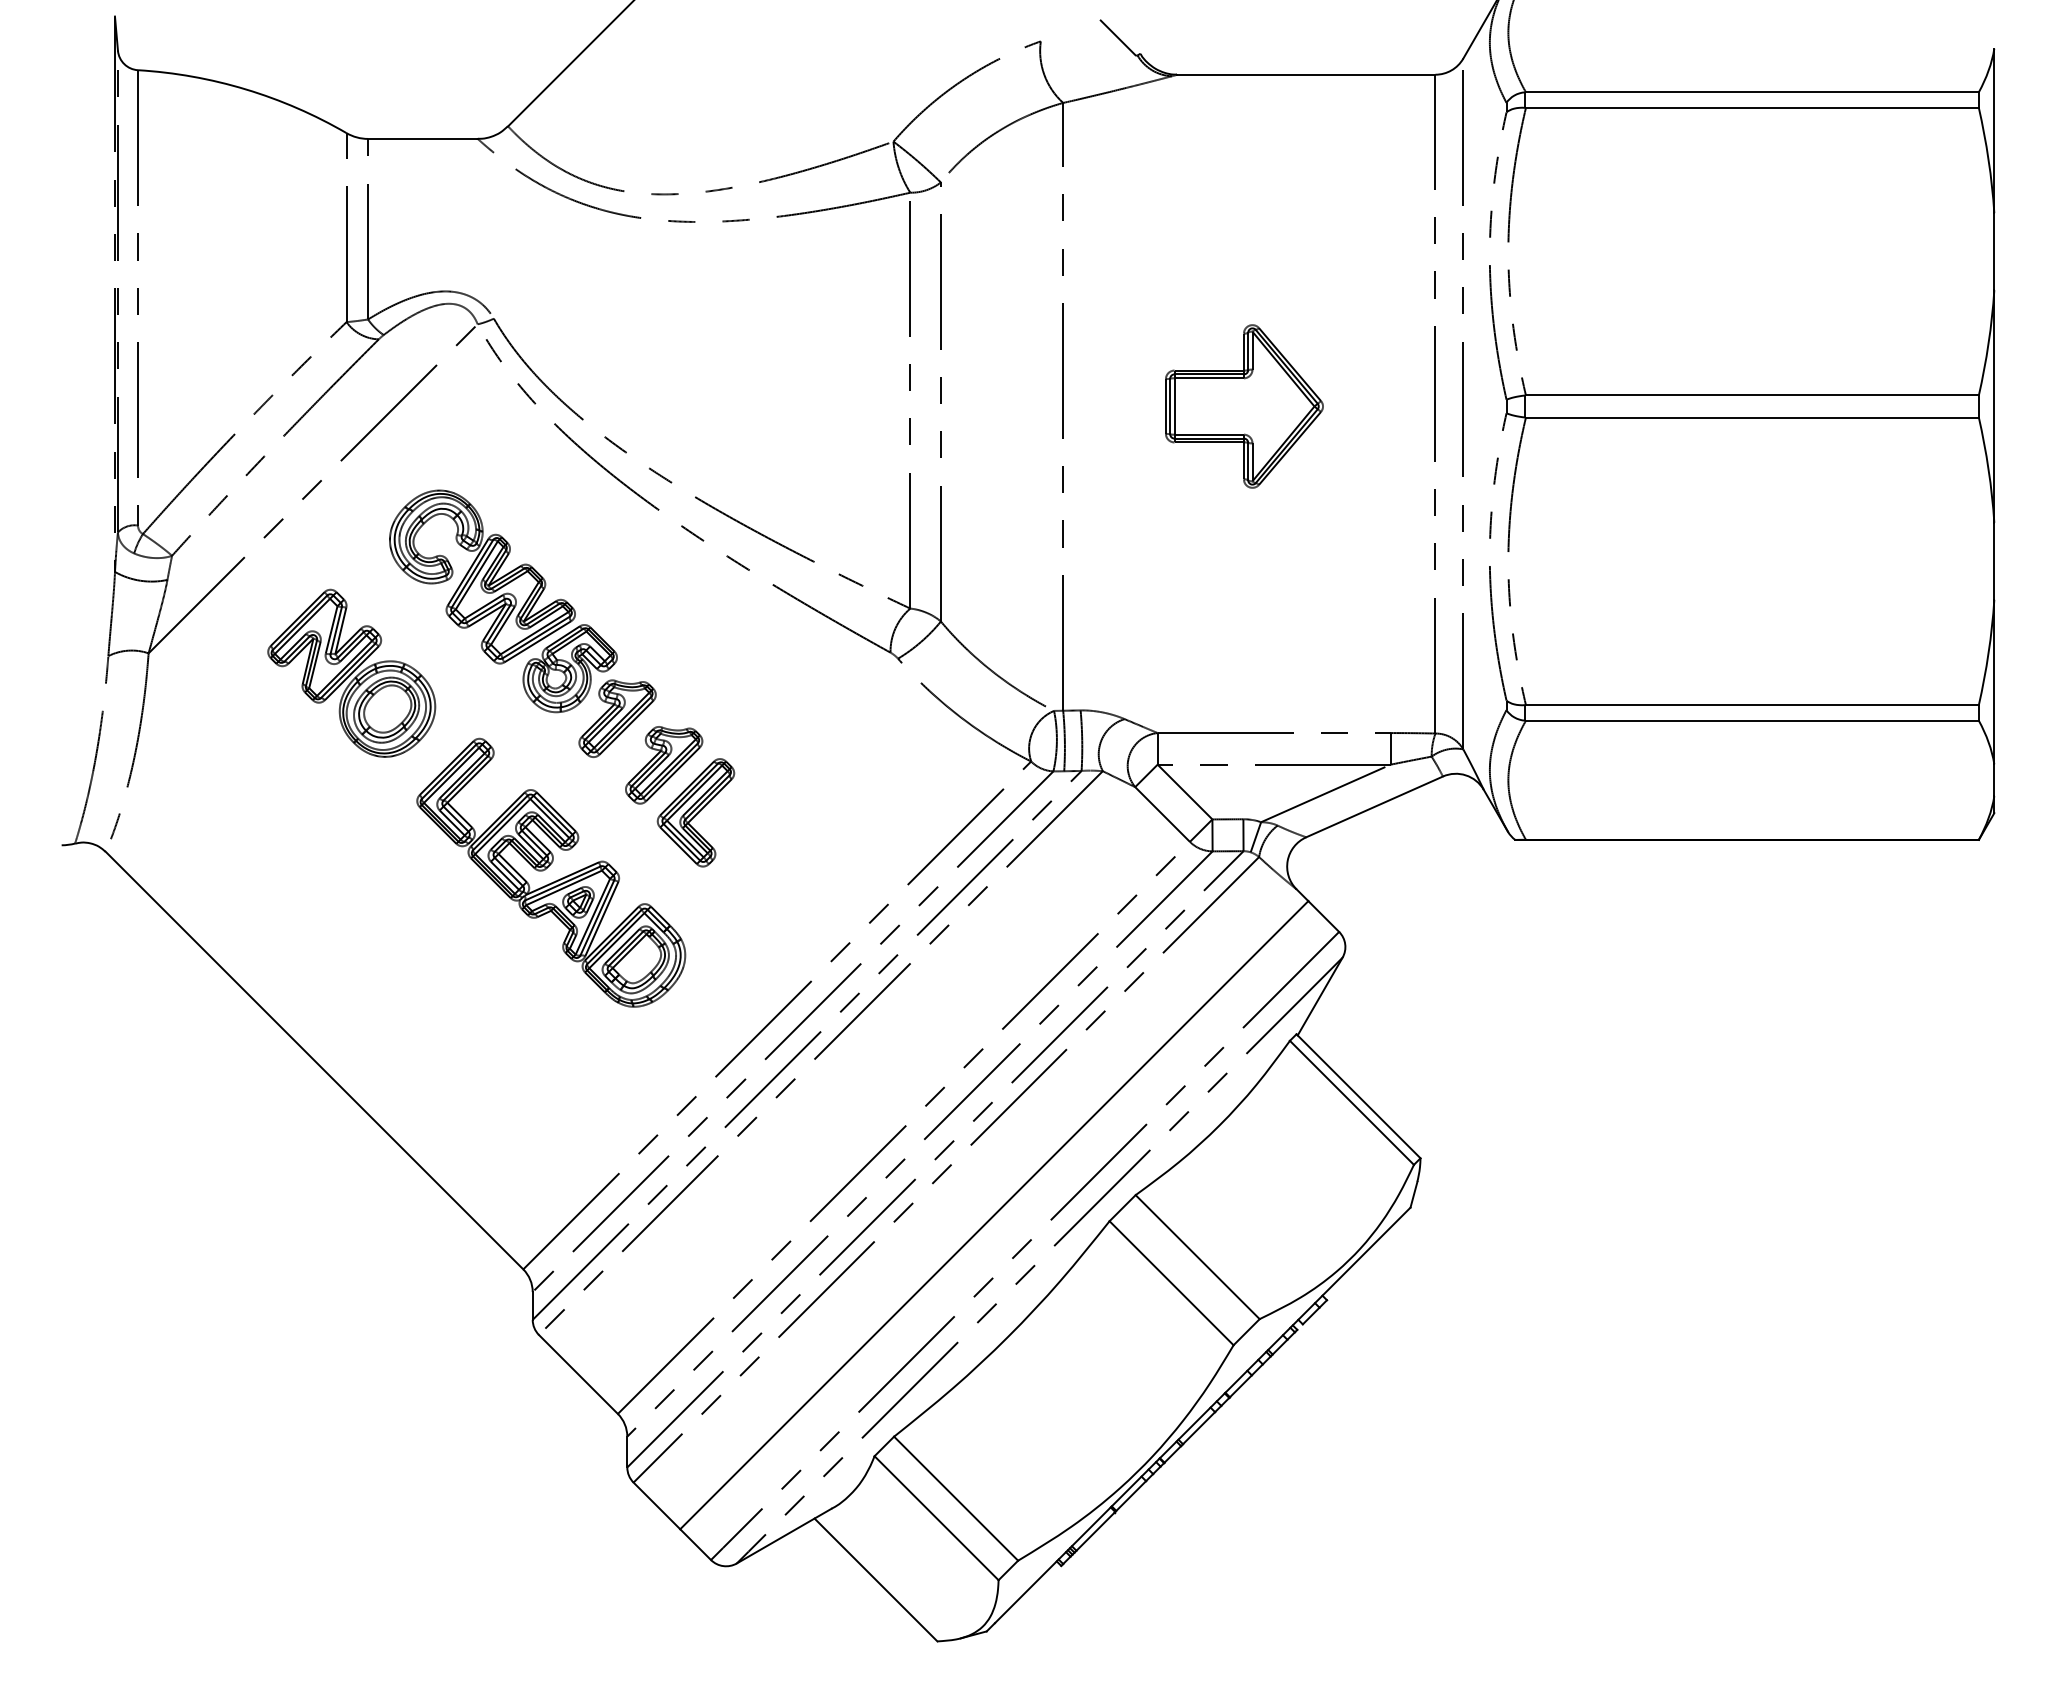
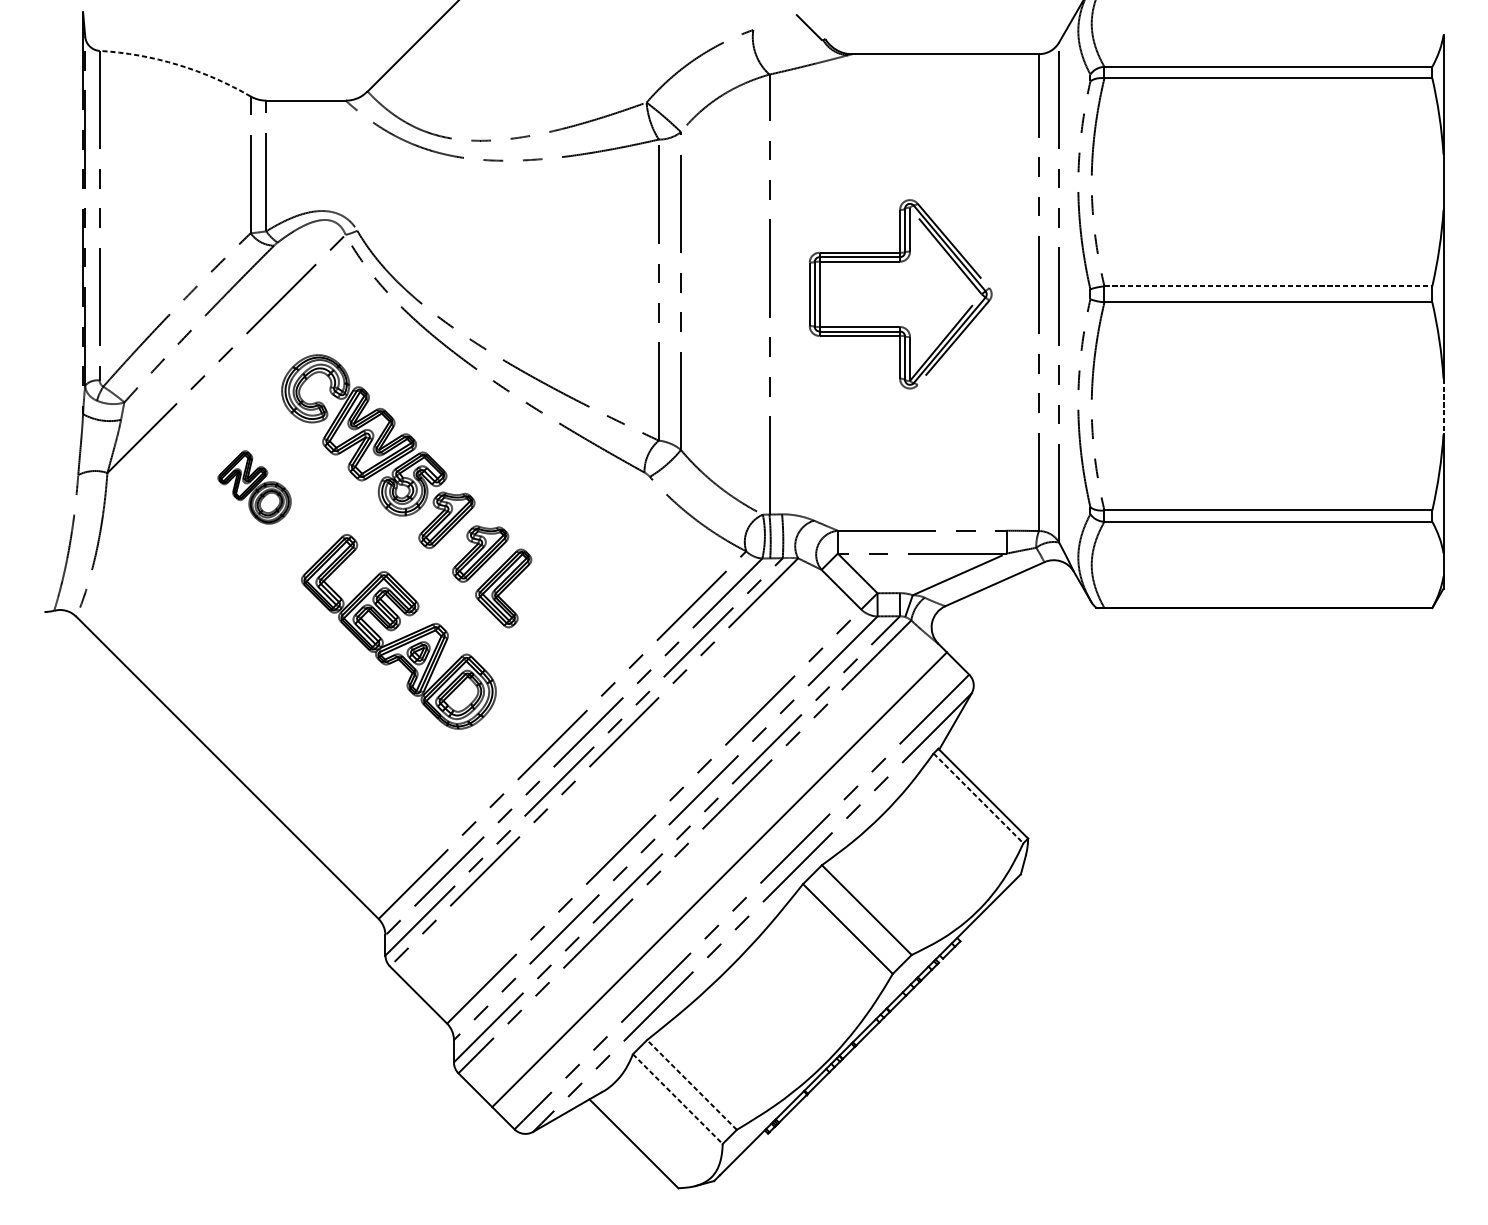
arc: (245, 89) -> (177, 64), solid -> dashed
line: (1752, 395) -> (1268, 286), solid -> dashed
part: (1244, 406) -> (900, 294), size x1.6
line: (1994, 561) -> (1443, 406), solid -> dashed
part: (351, 672) -> (254, 486), size x0.6
line: (1351, 1102) -> (978, 798), solid -> dashed
line: (956, 1498) -> (692, 1084), solid -> dashed
line: (936, 1518) -> (677, 1099), solid -> dashed

